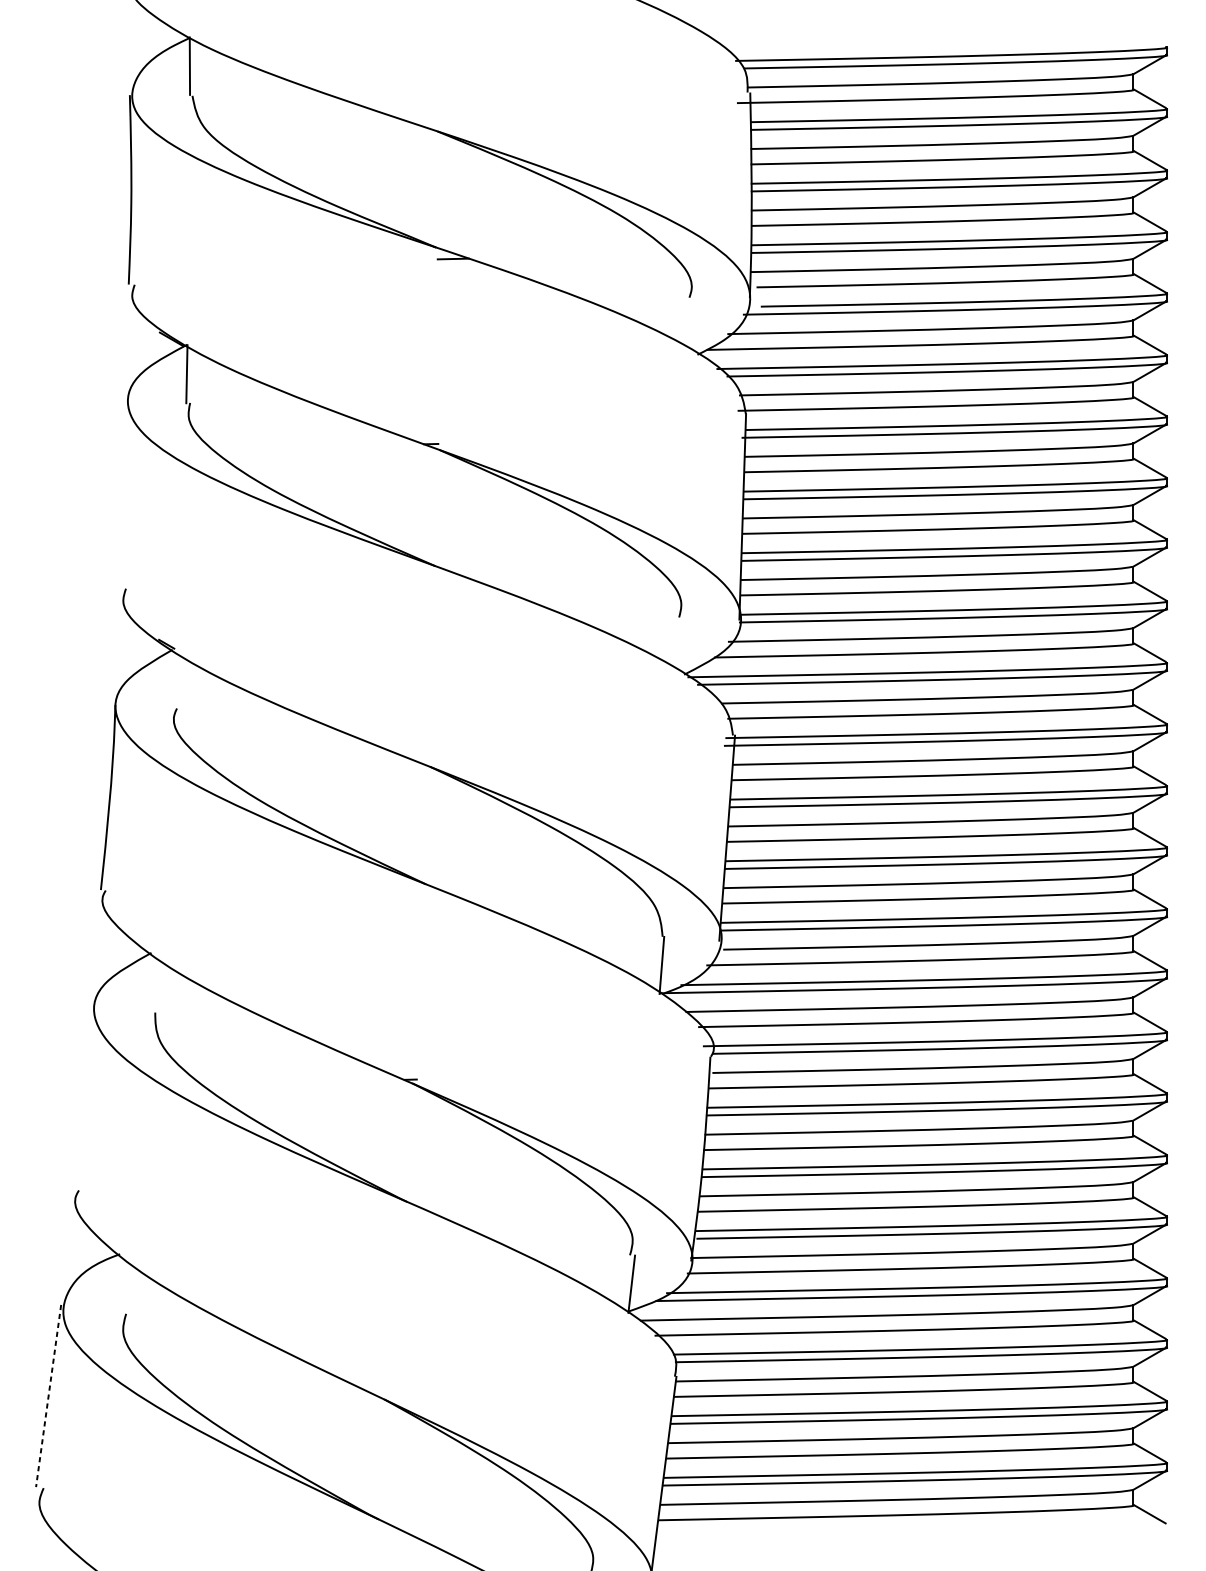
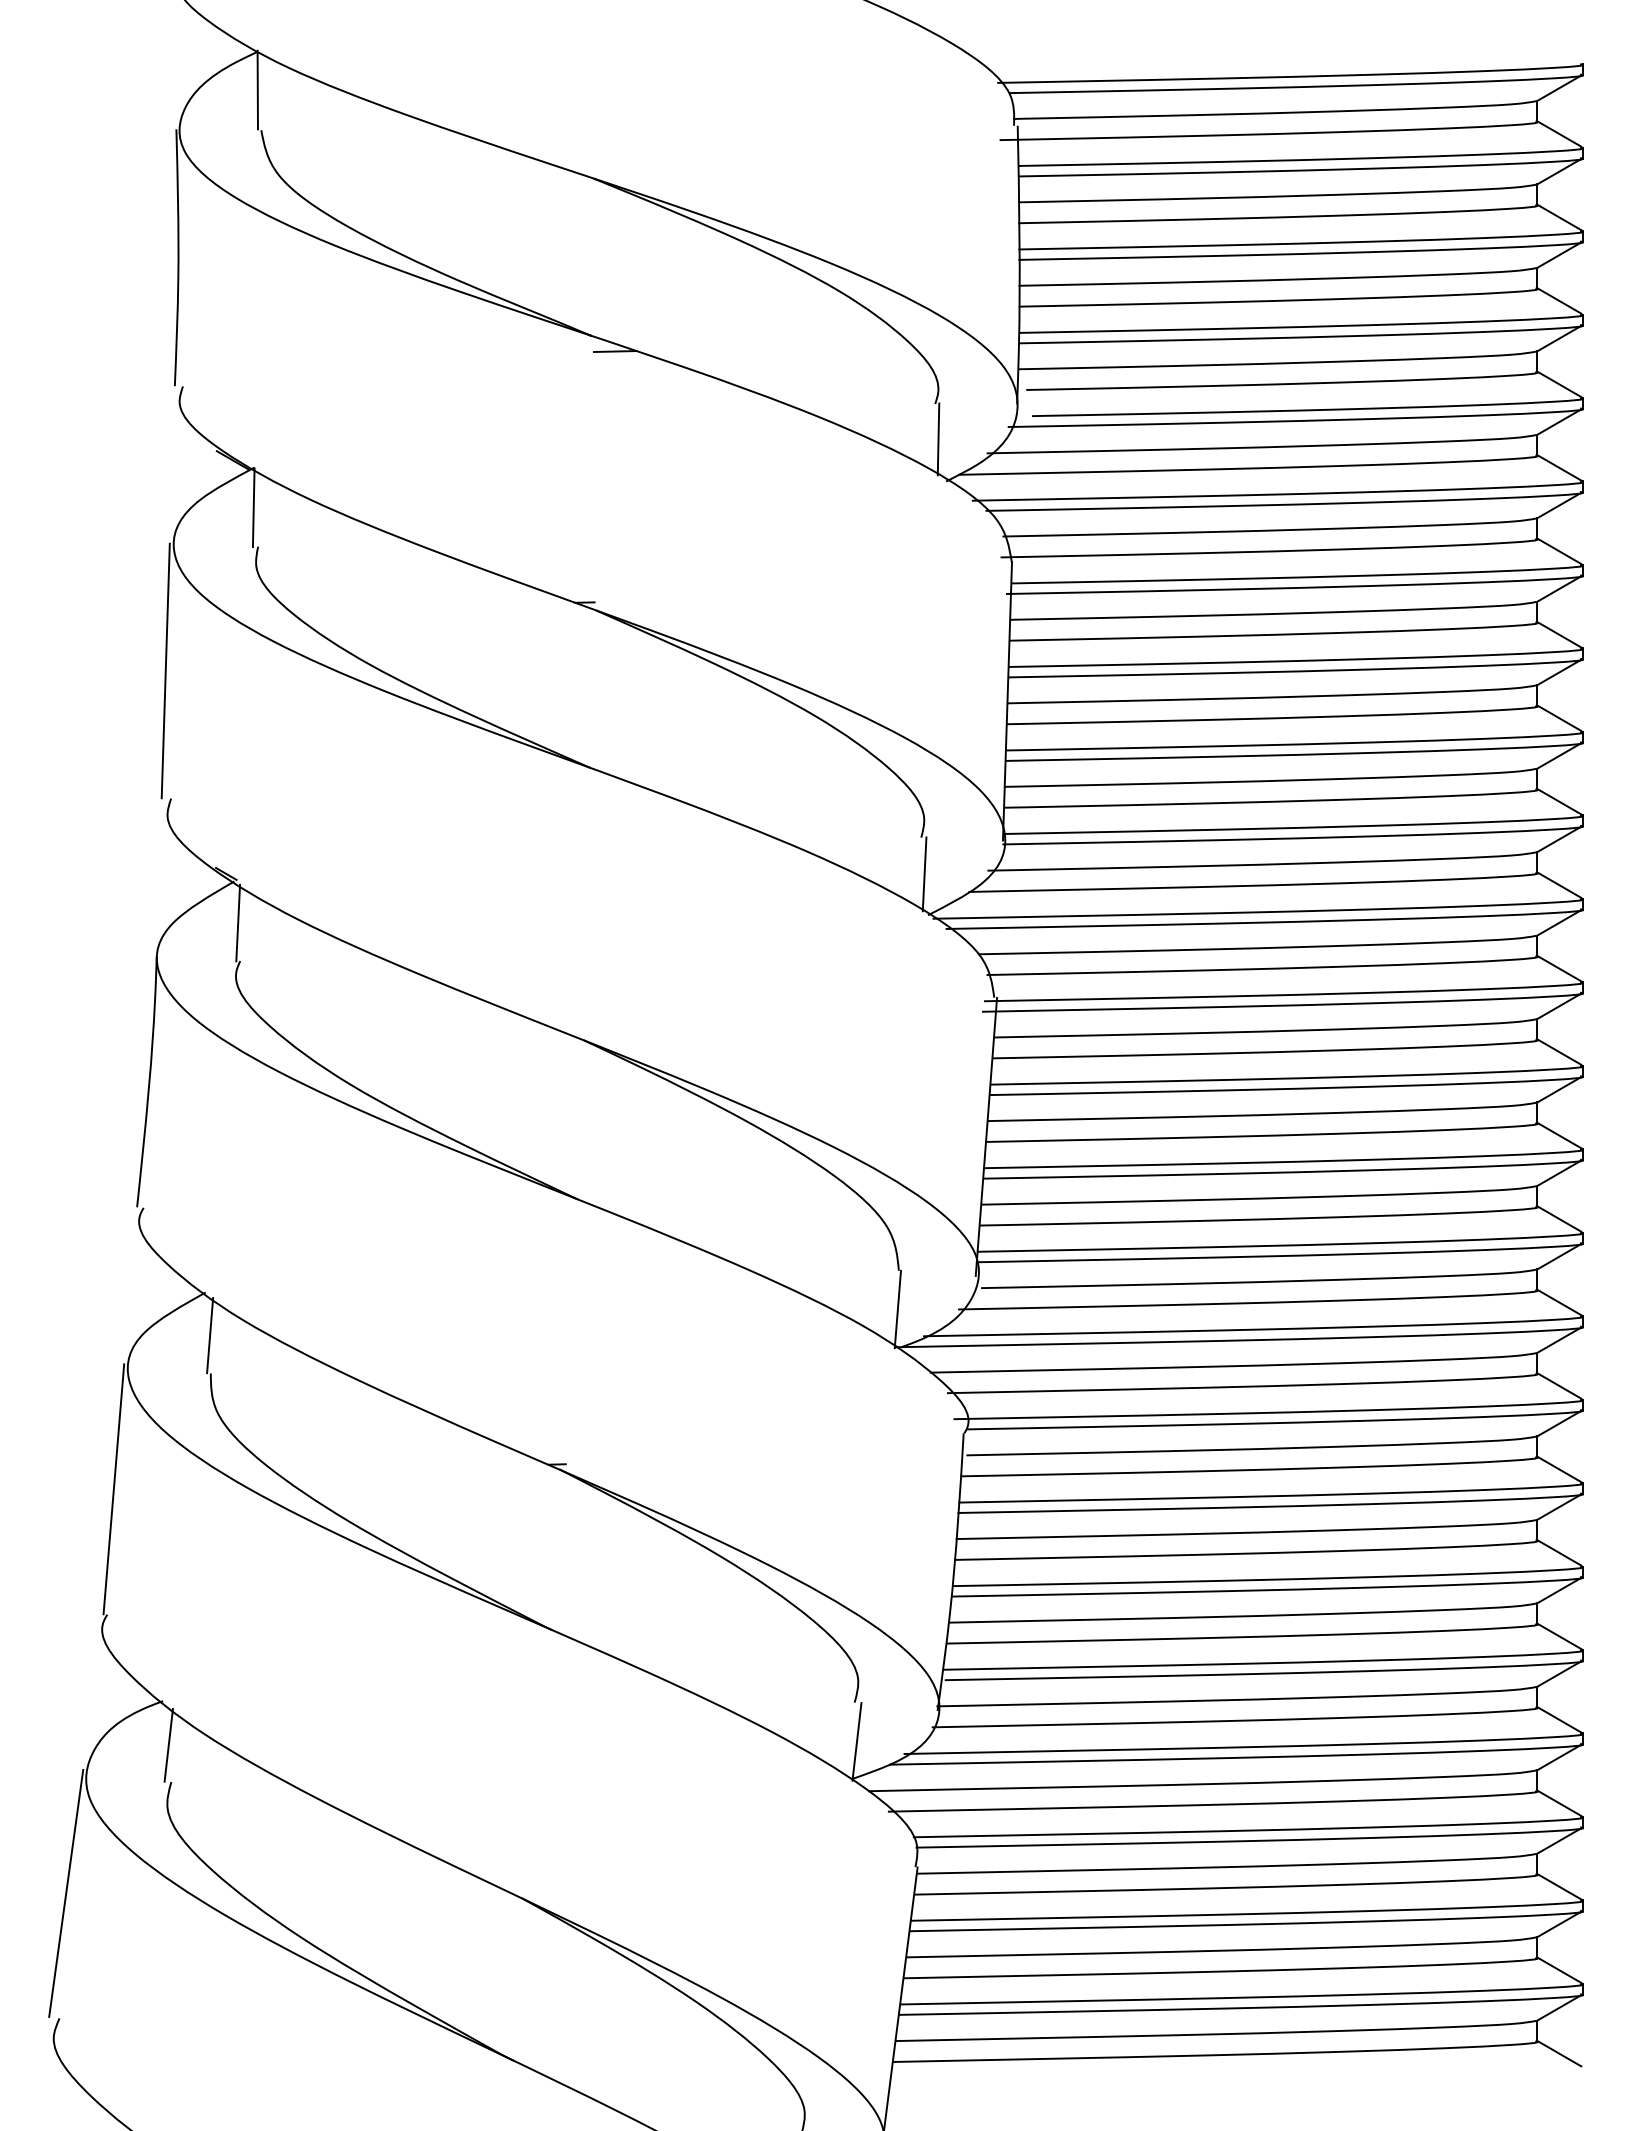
line: (691, 323) -> (938, 439), added
line: (121, 494) -> (165, 670), added
line: (681, 644) -> (924, 874), added
line: (175, 680) -> (238, 922), added
line: (155, 984) -> (210, 1335), added
line: (83, 1098) -> (113, 1489), added
line: (124, 1286) -> (168, 1744), added
line: (48, 1396) -> (66, 1893), dashed -> solid

